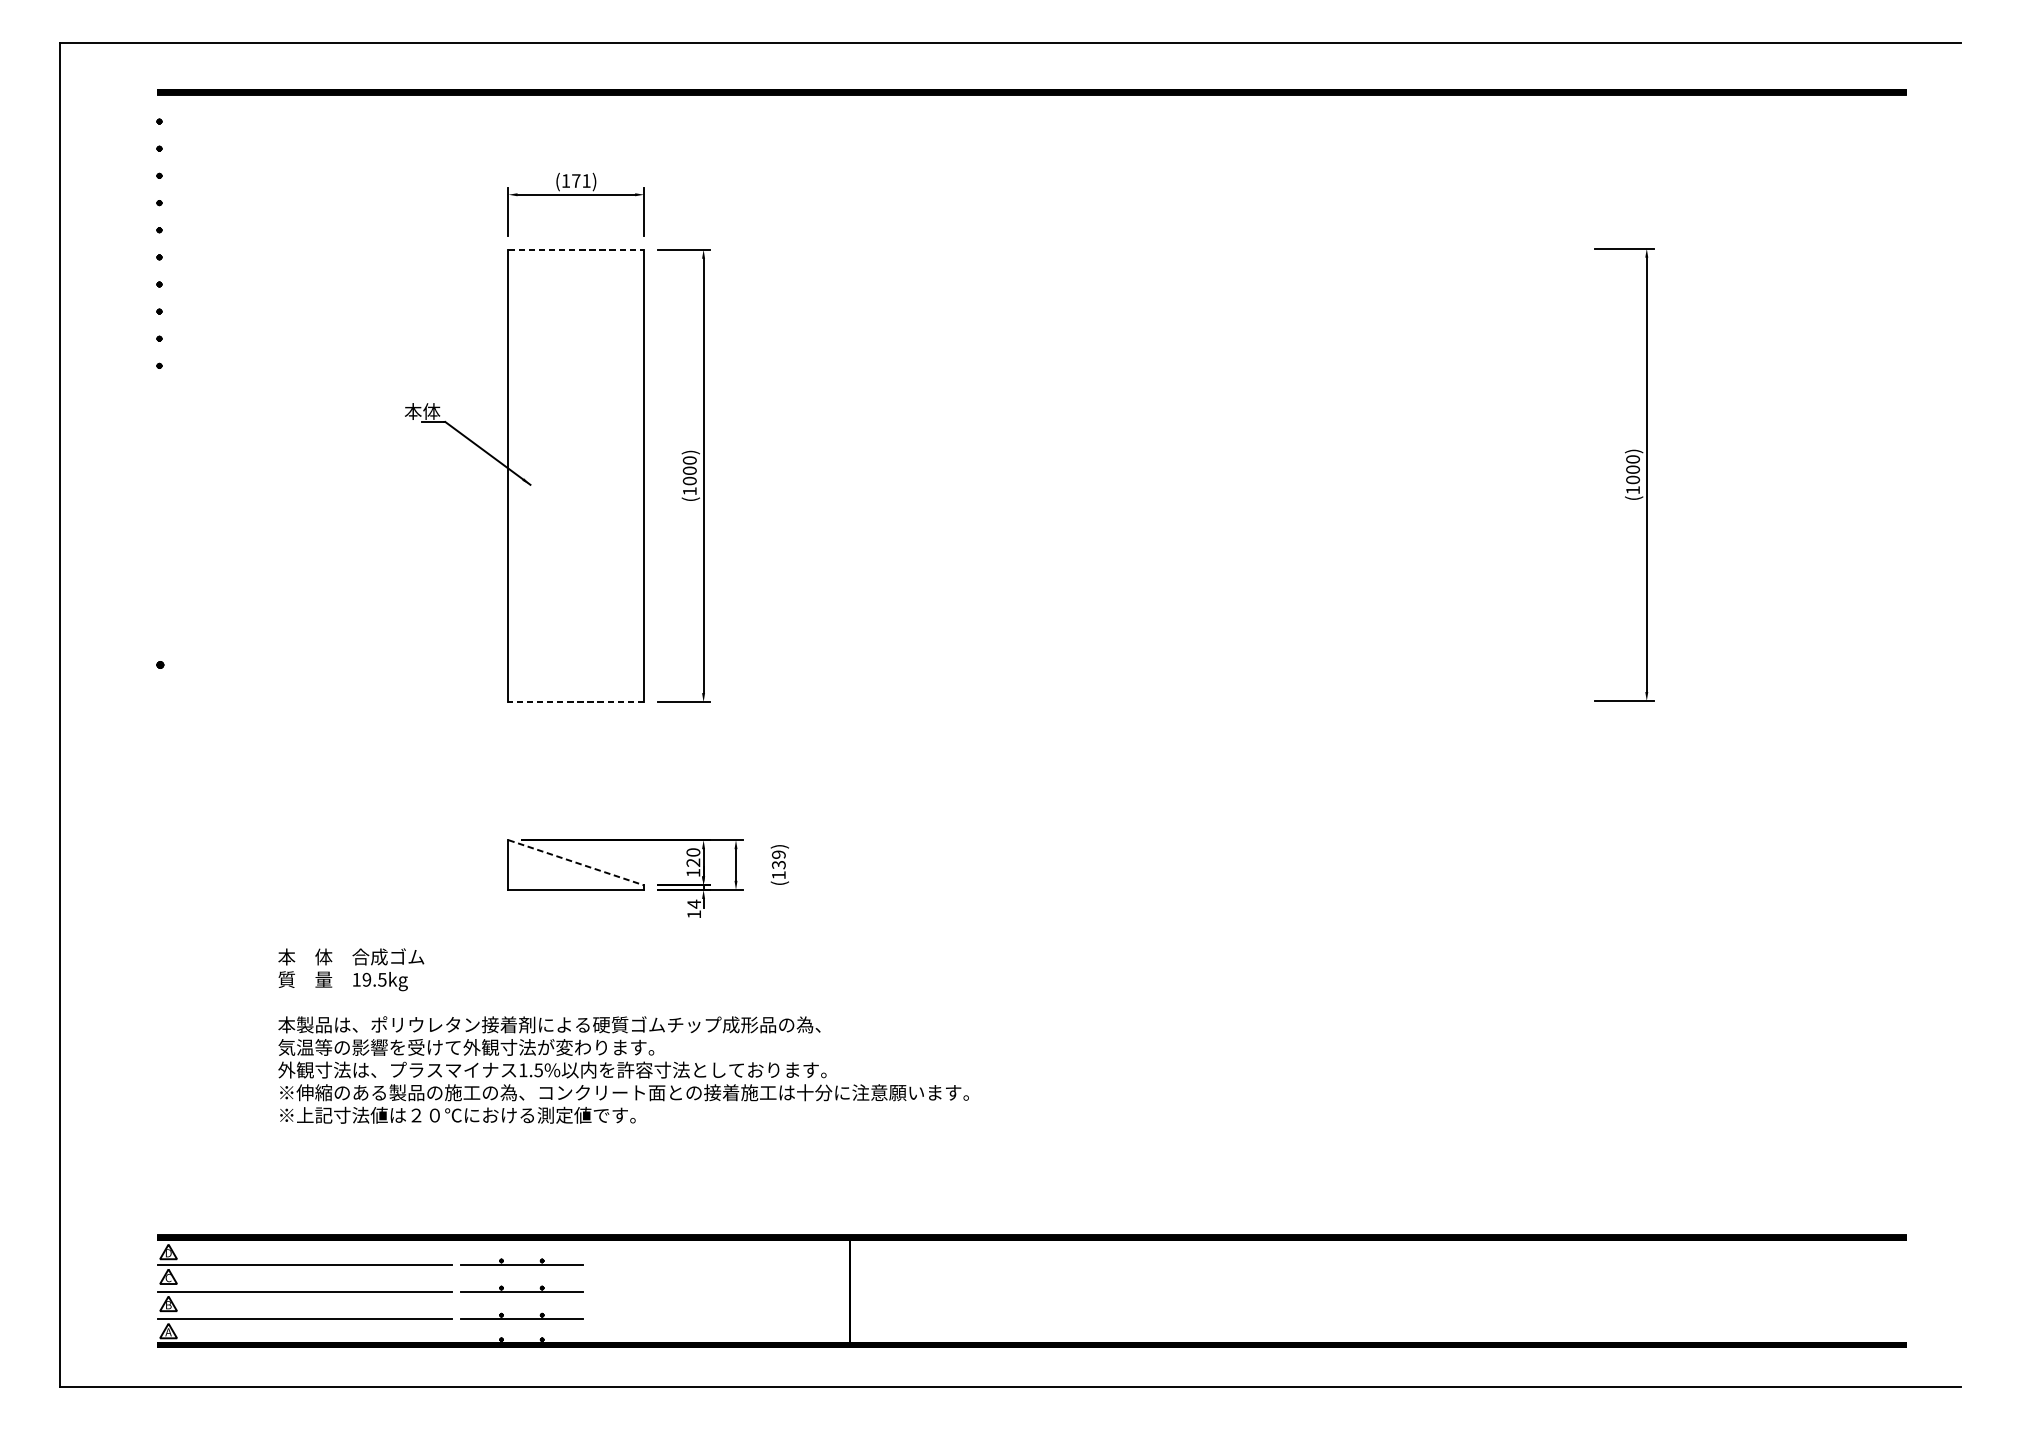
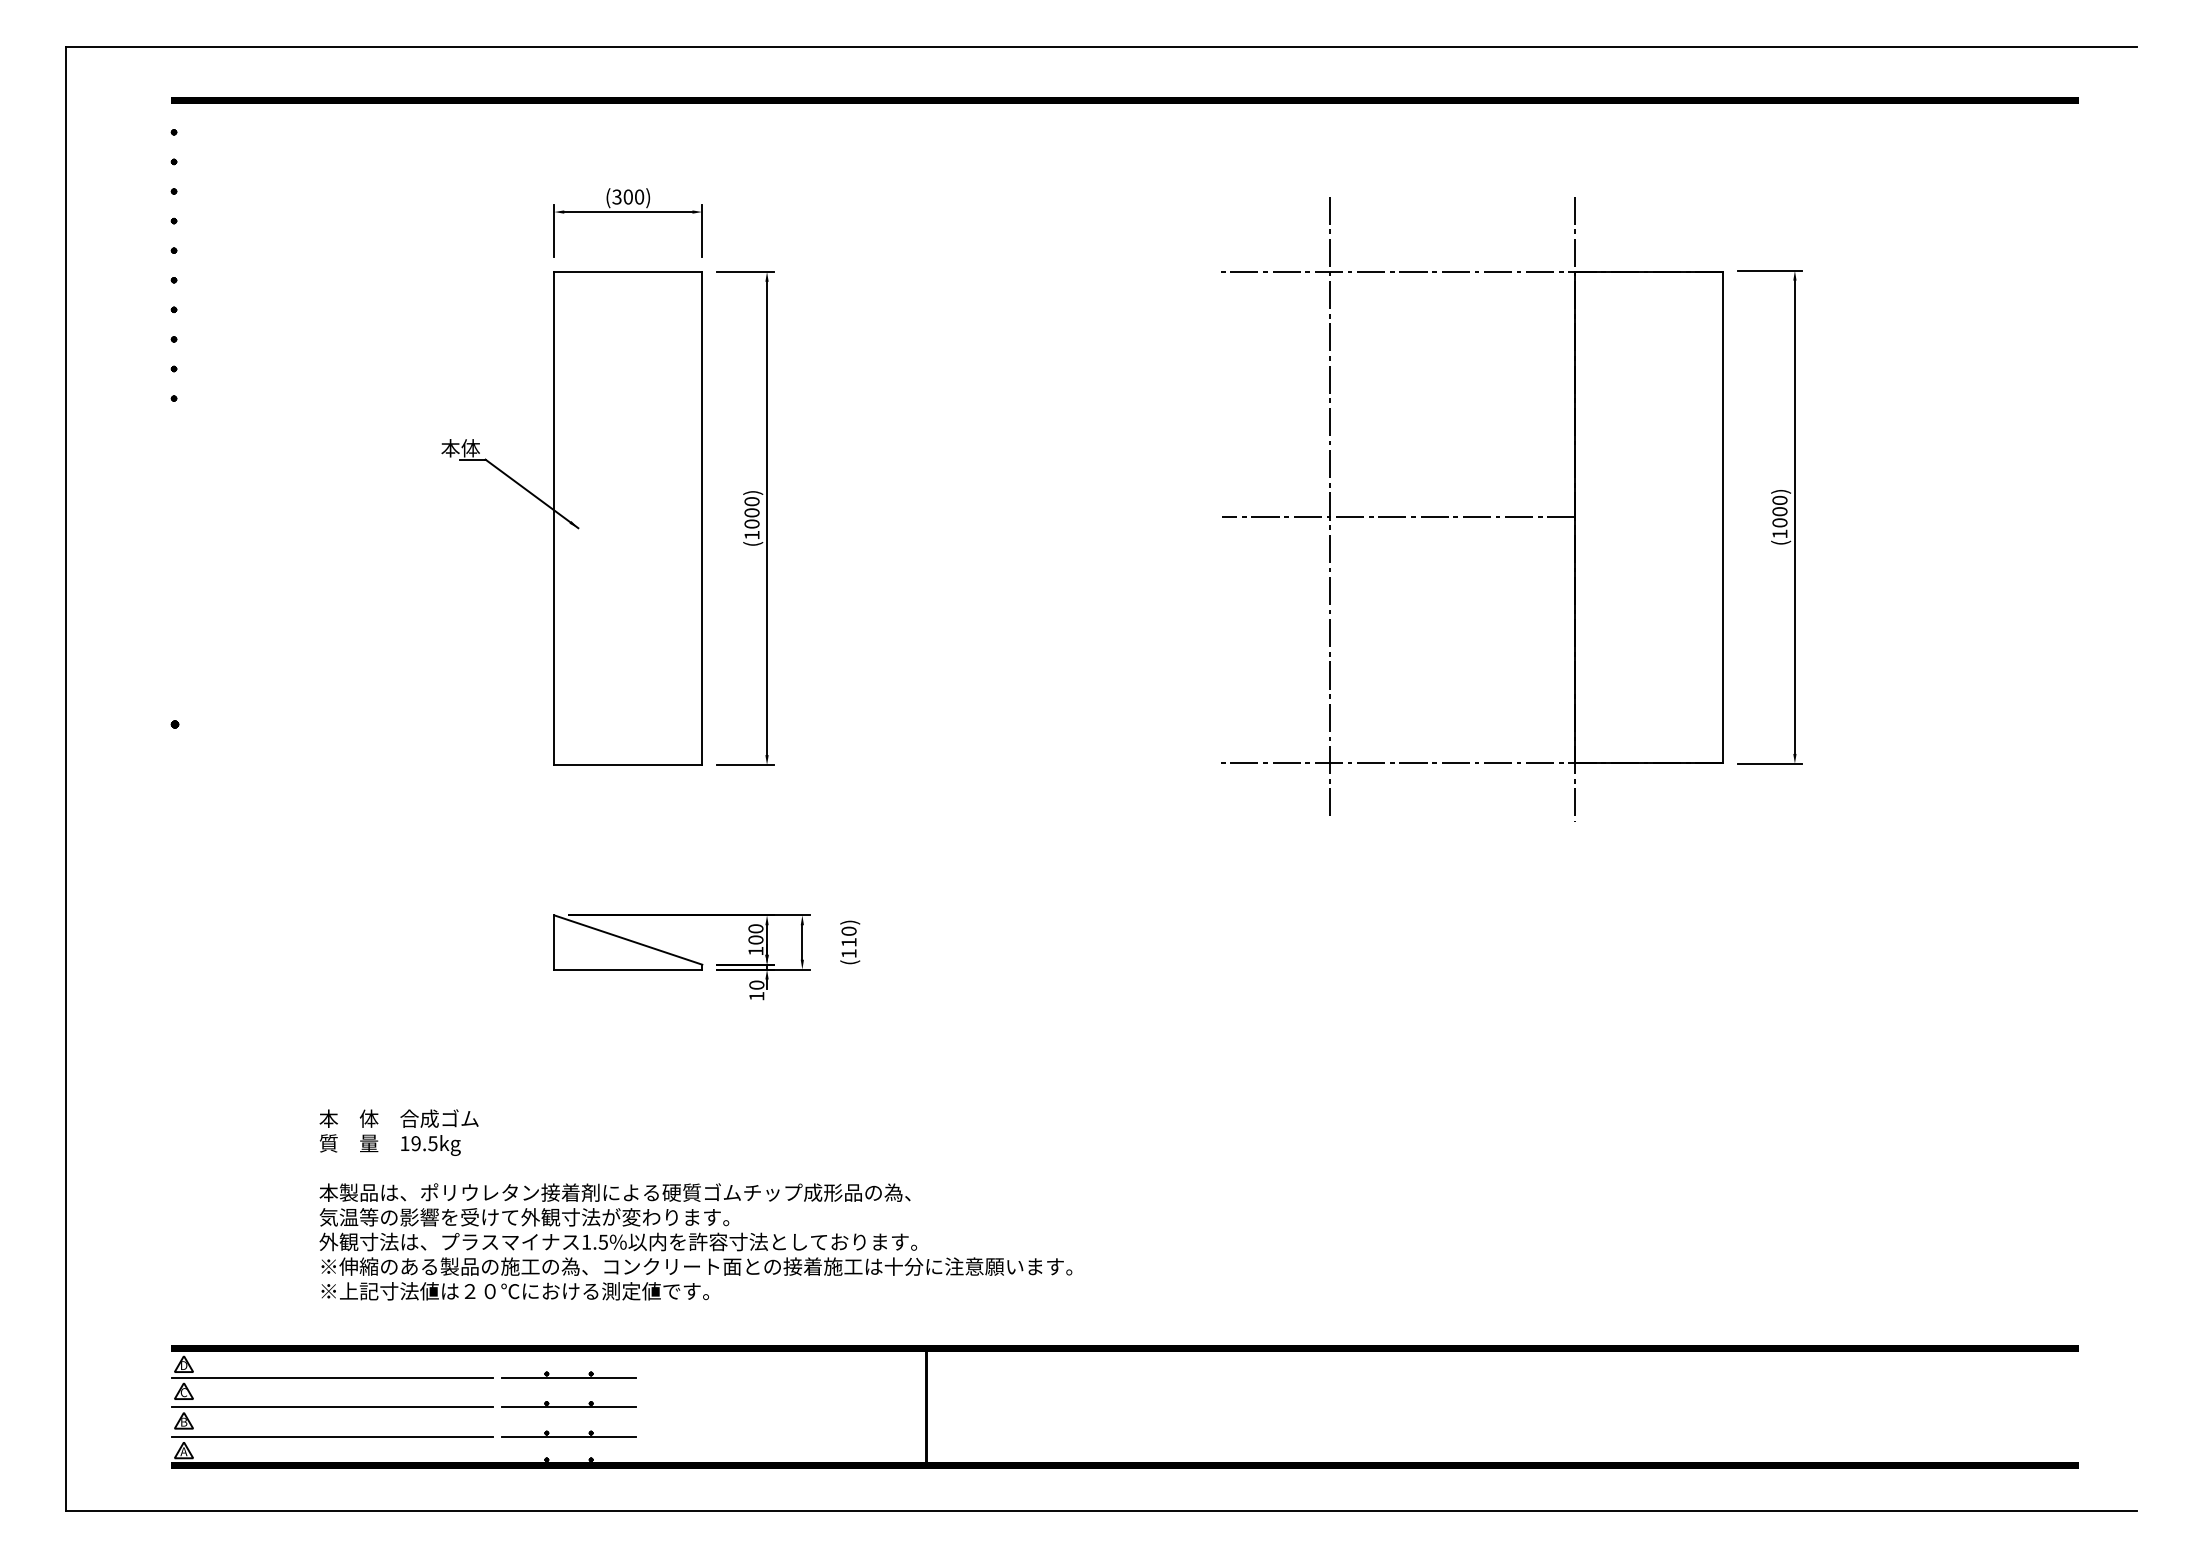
text: (576, 180) -> (628, 196), (171) -> (300)
line: (576, 249) -> (628, 271), dashed -> solid
part: (1350, 474) -> (1472, 516), added
line: (576, 702) -> (628, 765), dashed -> solid
text: (778, 859) -> (848, 936), (139) -> (110)
text: (693, 862) -> (755, 939), 120 -> 100
line: (576, 863) -> (628, 940), dashed -> solid
text: (693, 904) -> (756, 985), 14 -> 10
text: (623, 1035) -> (695, 1204), moved

